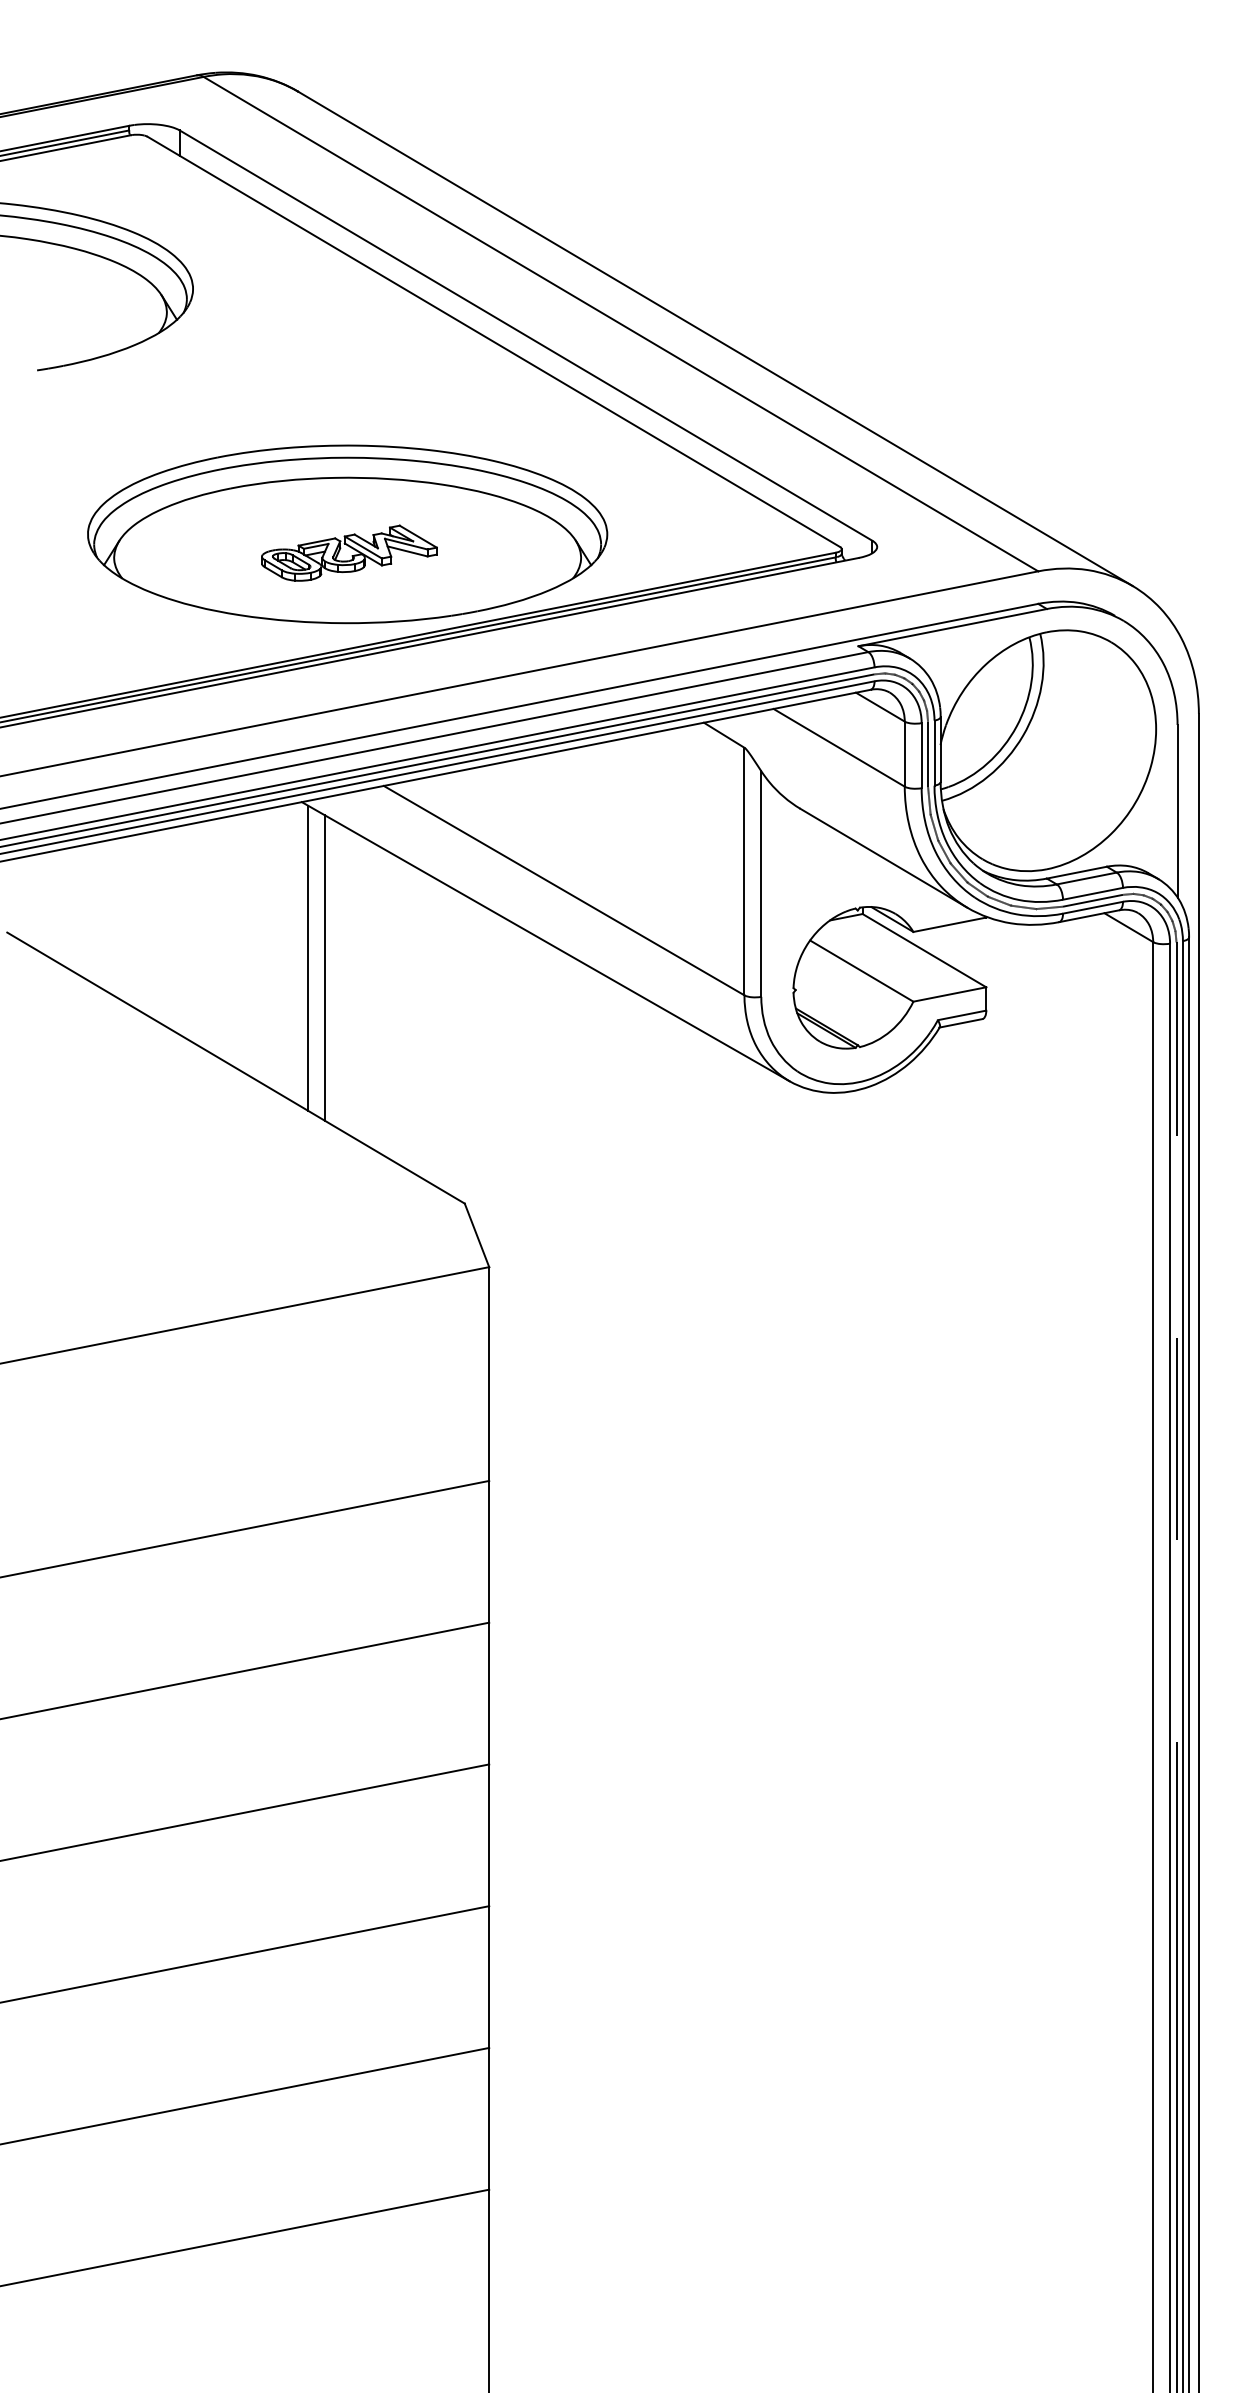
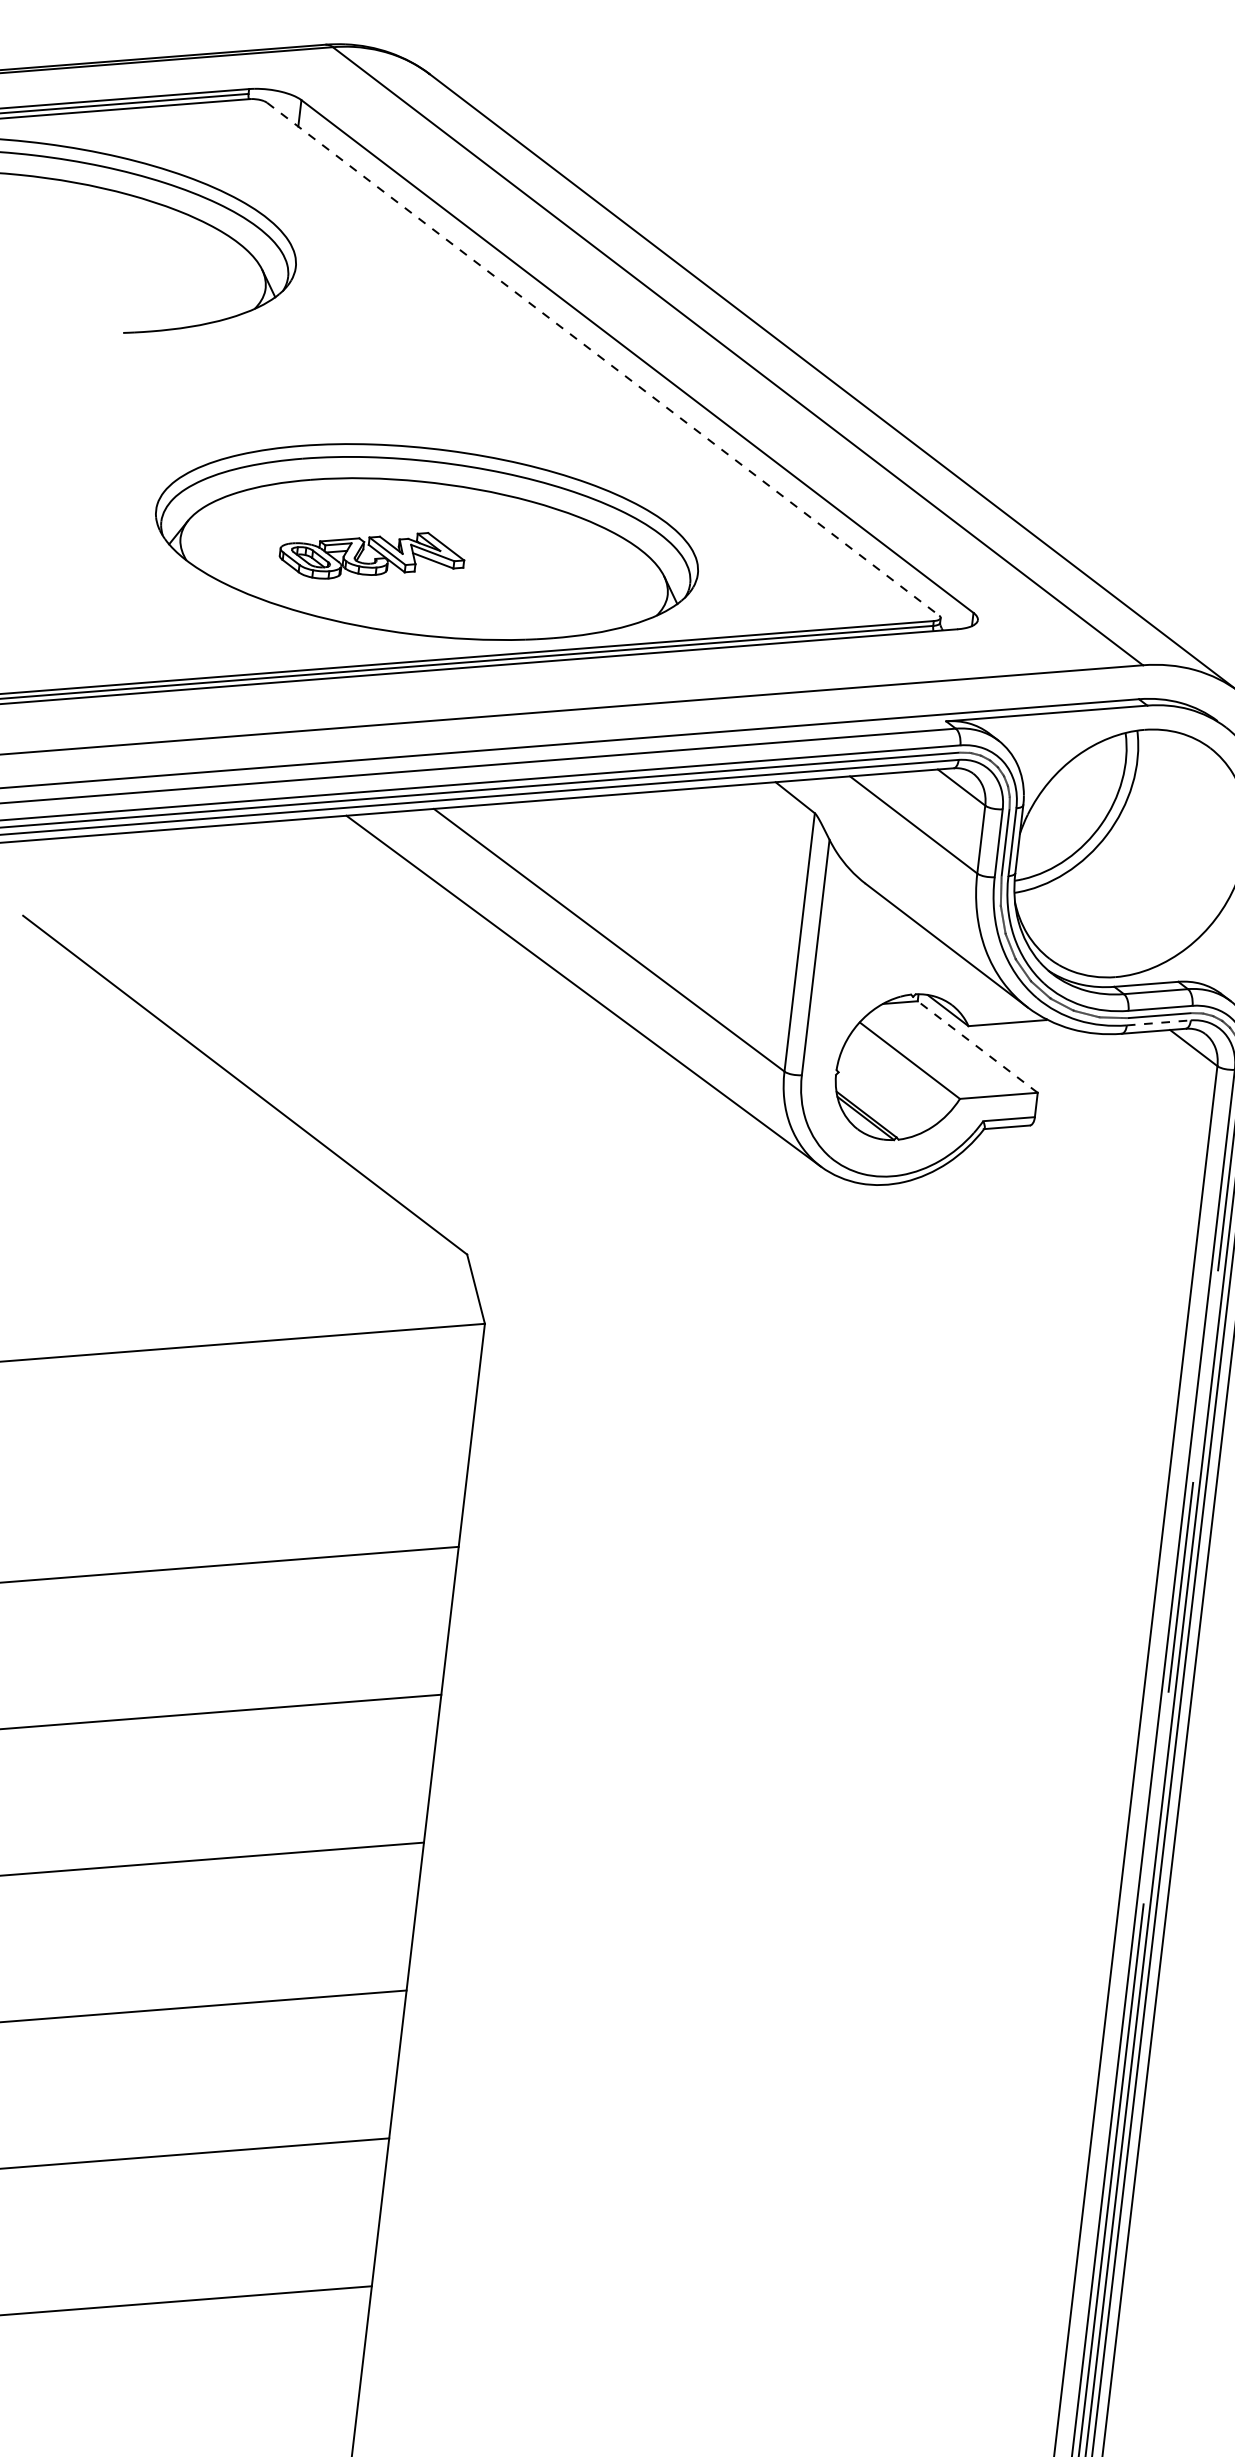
line: (494, 342) -> (603, 359), solid -> dashed
part: (349, 552) -> (372, 554), moved
line: (1092, 907) -> (1158, 1022), solid -> dashed
line: (924, 950) -> (977, 1046), solid -> dashed
line: (307, 957) -> (333, 978), removed
line: (324, 967) -> (349, 991), removed

